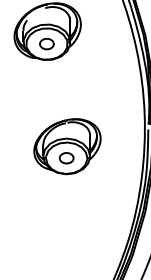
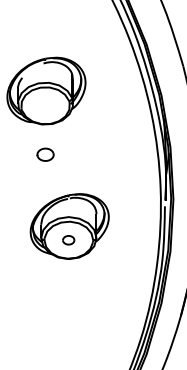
part: (46, 43) -> (45, 154), moved
part: (66, 158) -> (68, 240), size x0.7

